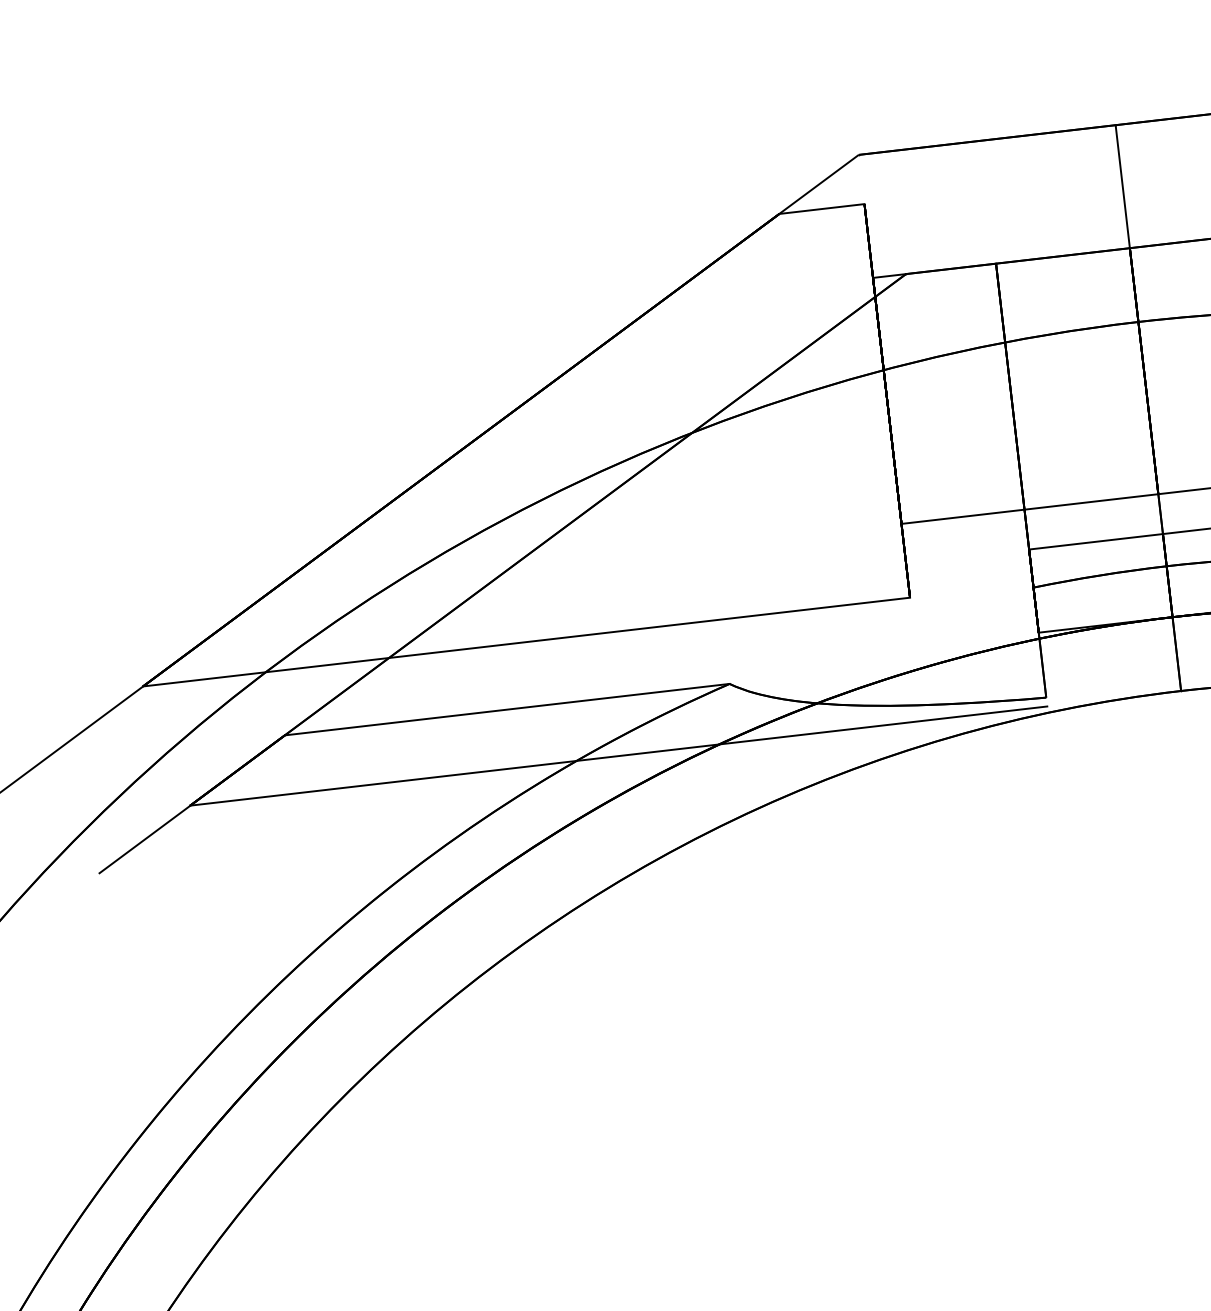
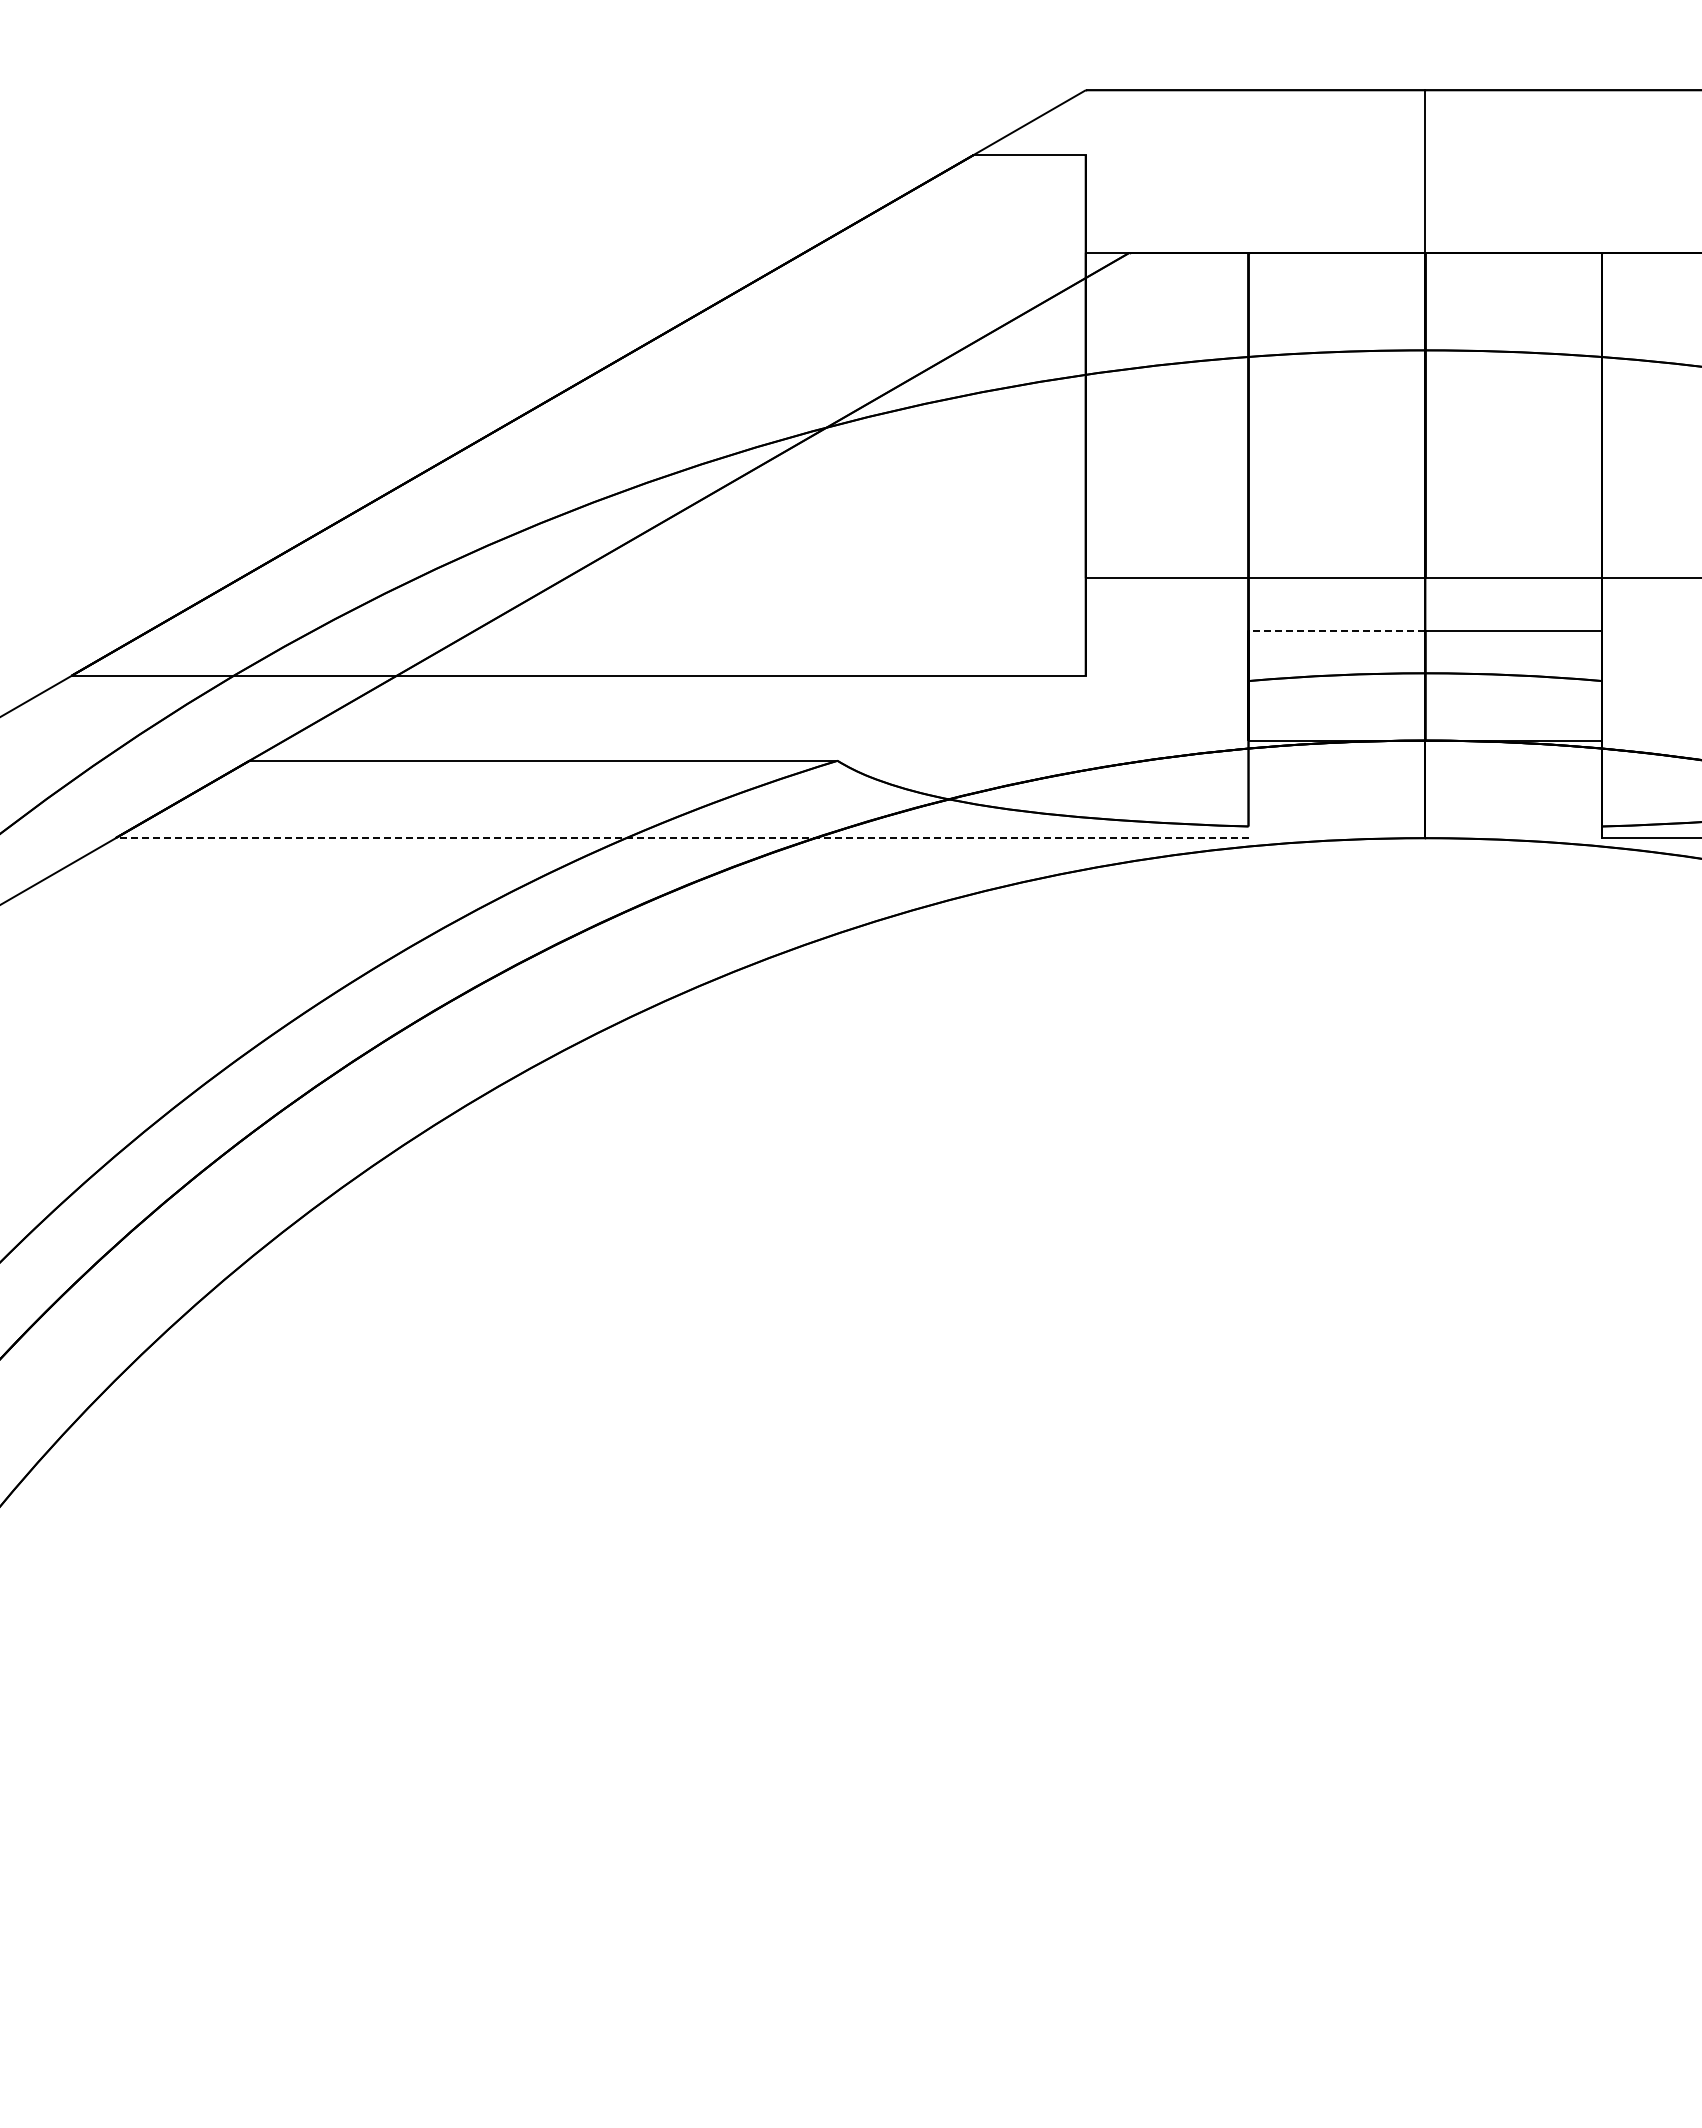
line: (1095, 541) -> (1336, 630), solid -> dashed
line: (619, 756) -> (682, 838), solid -> dashed

